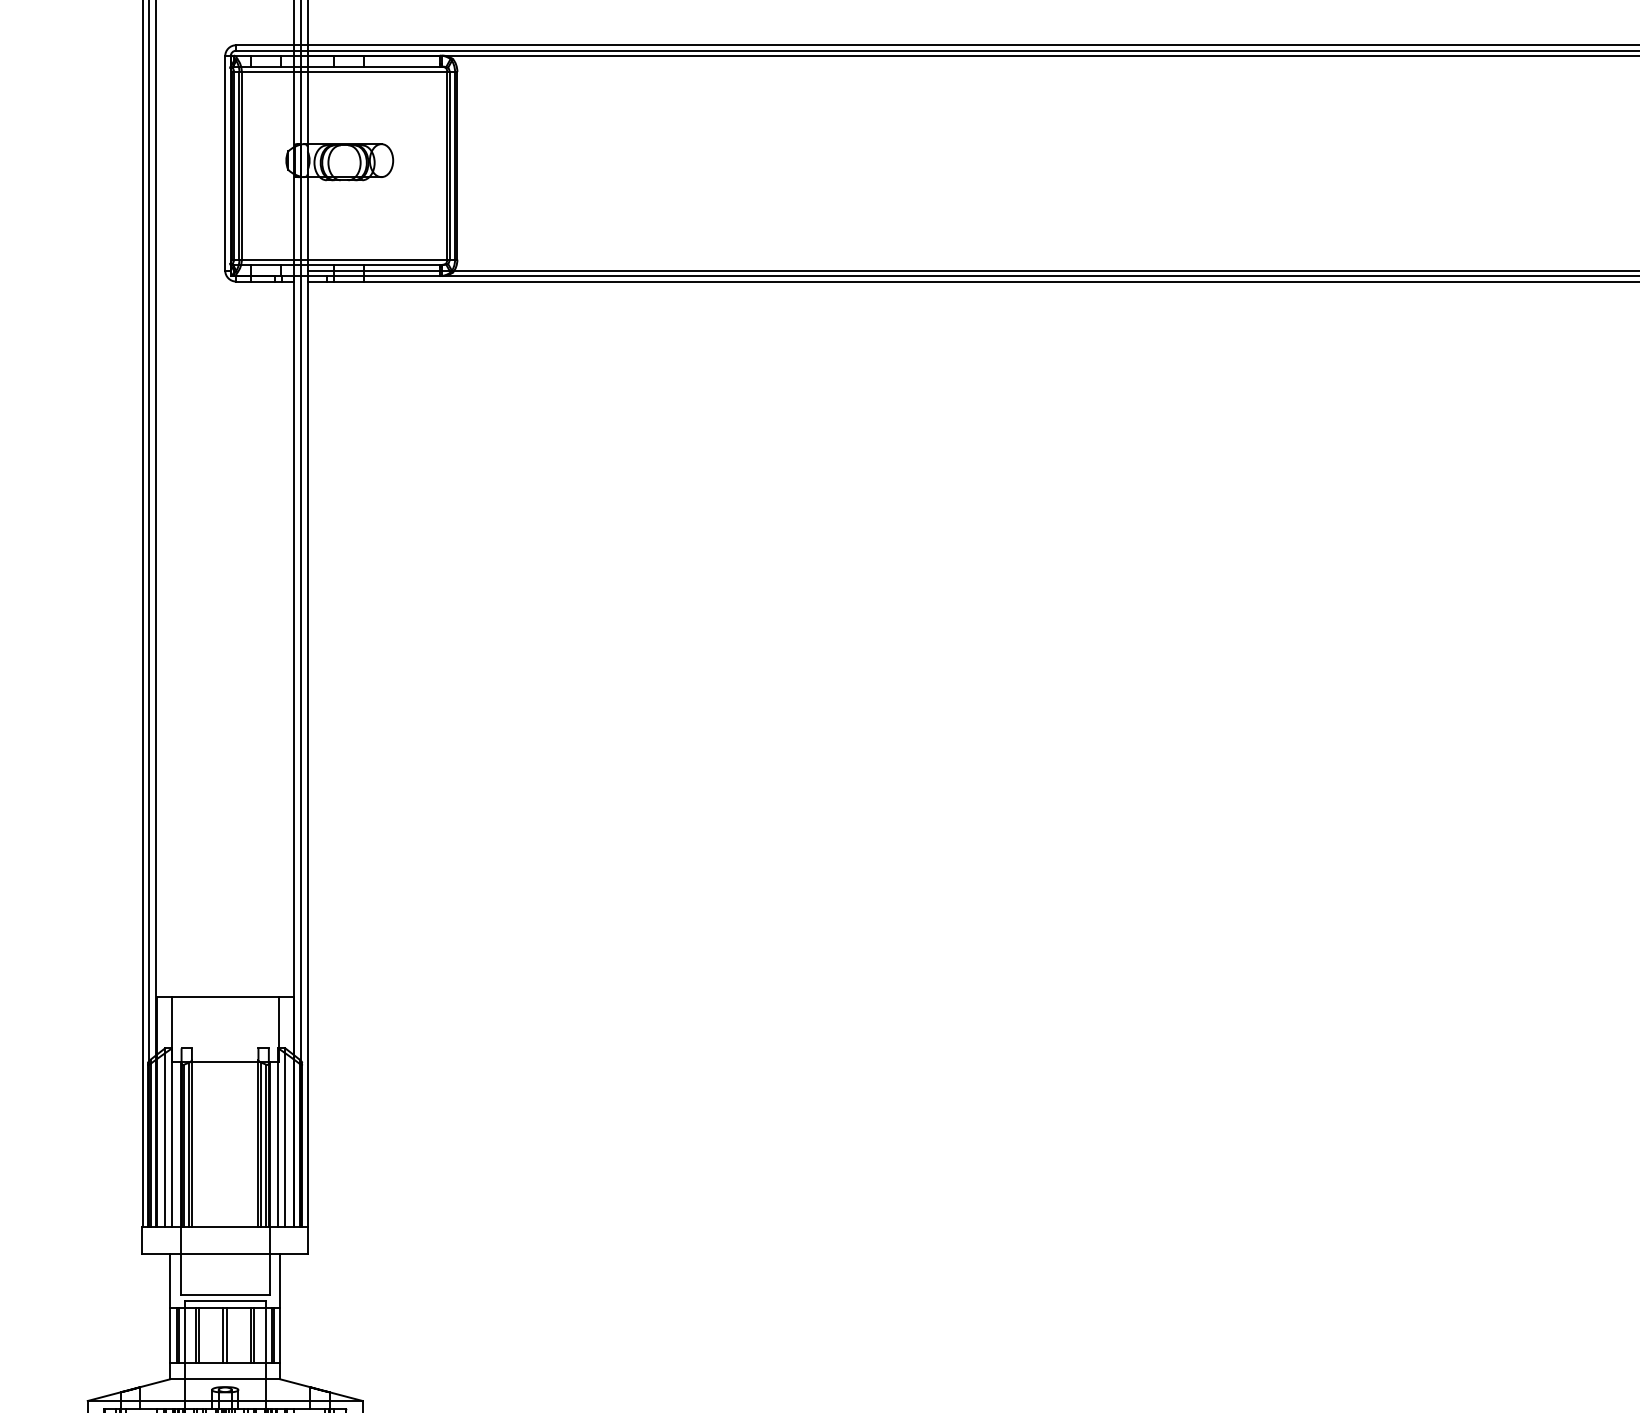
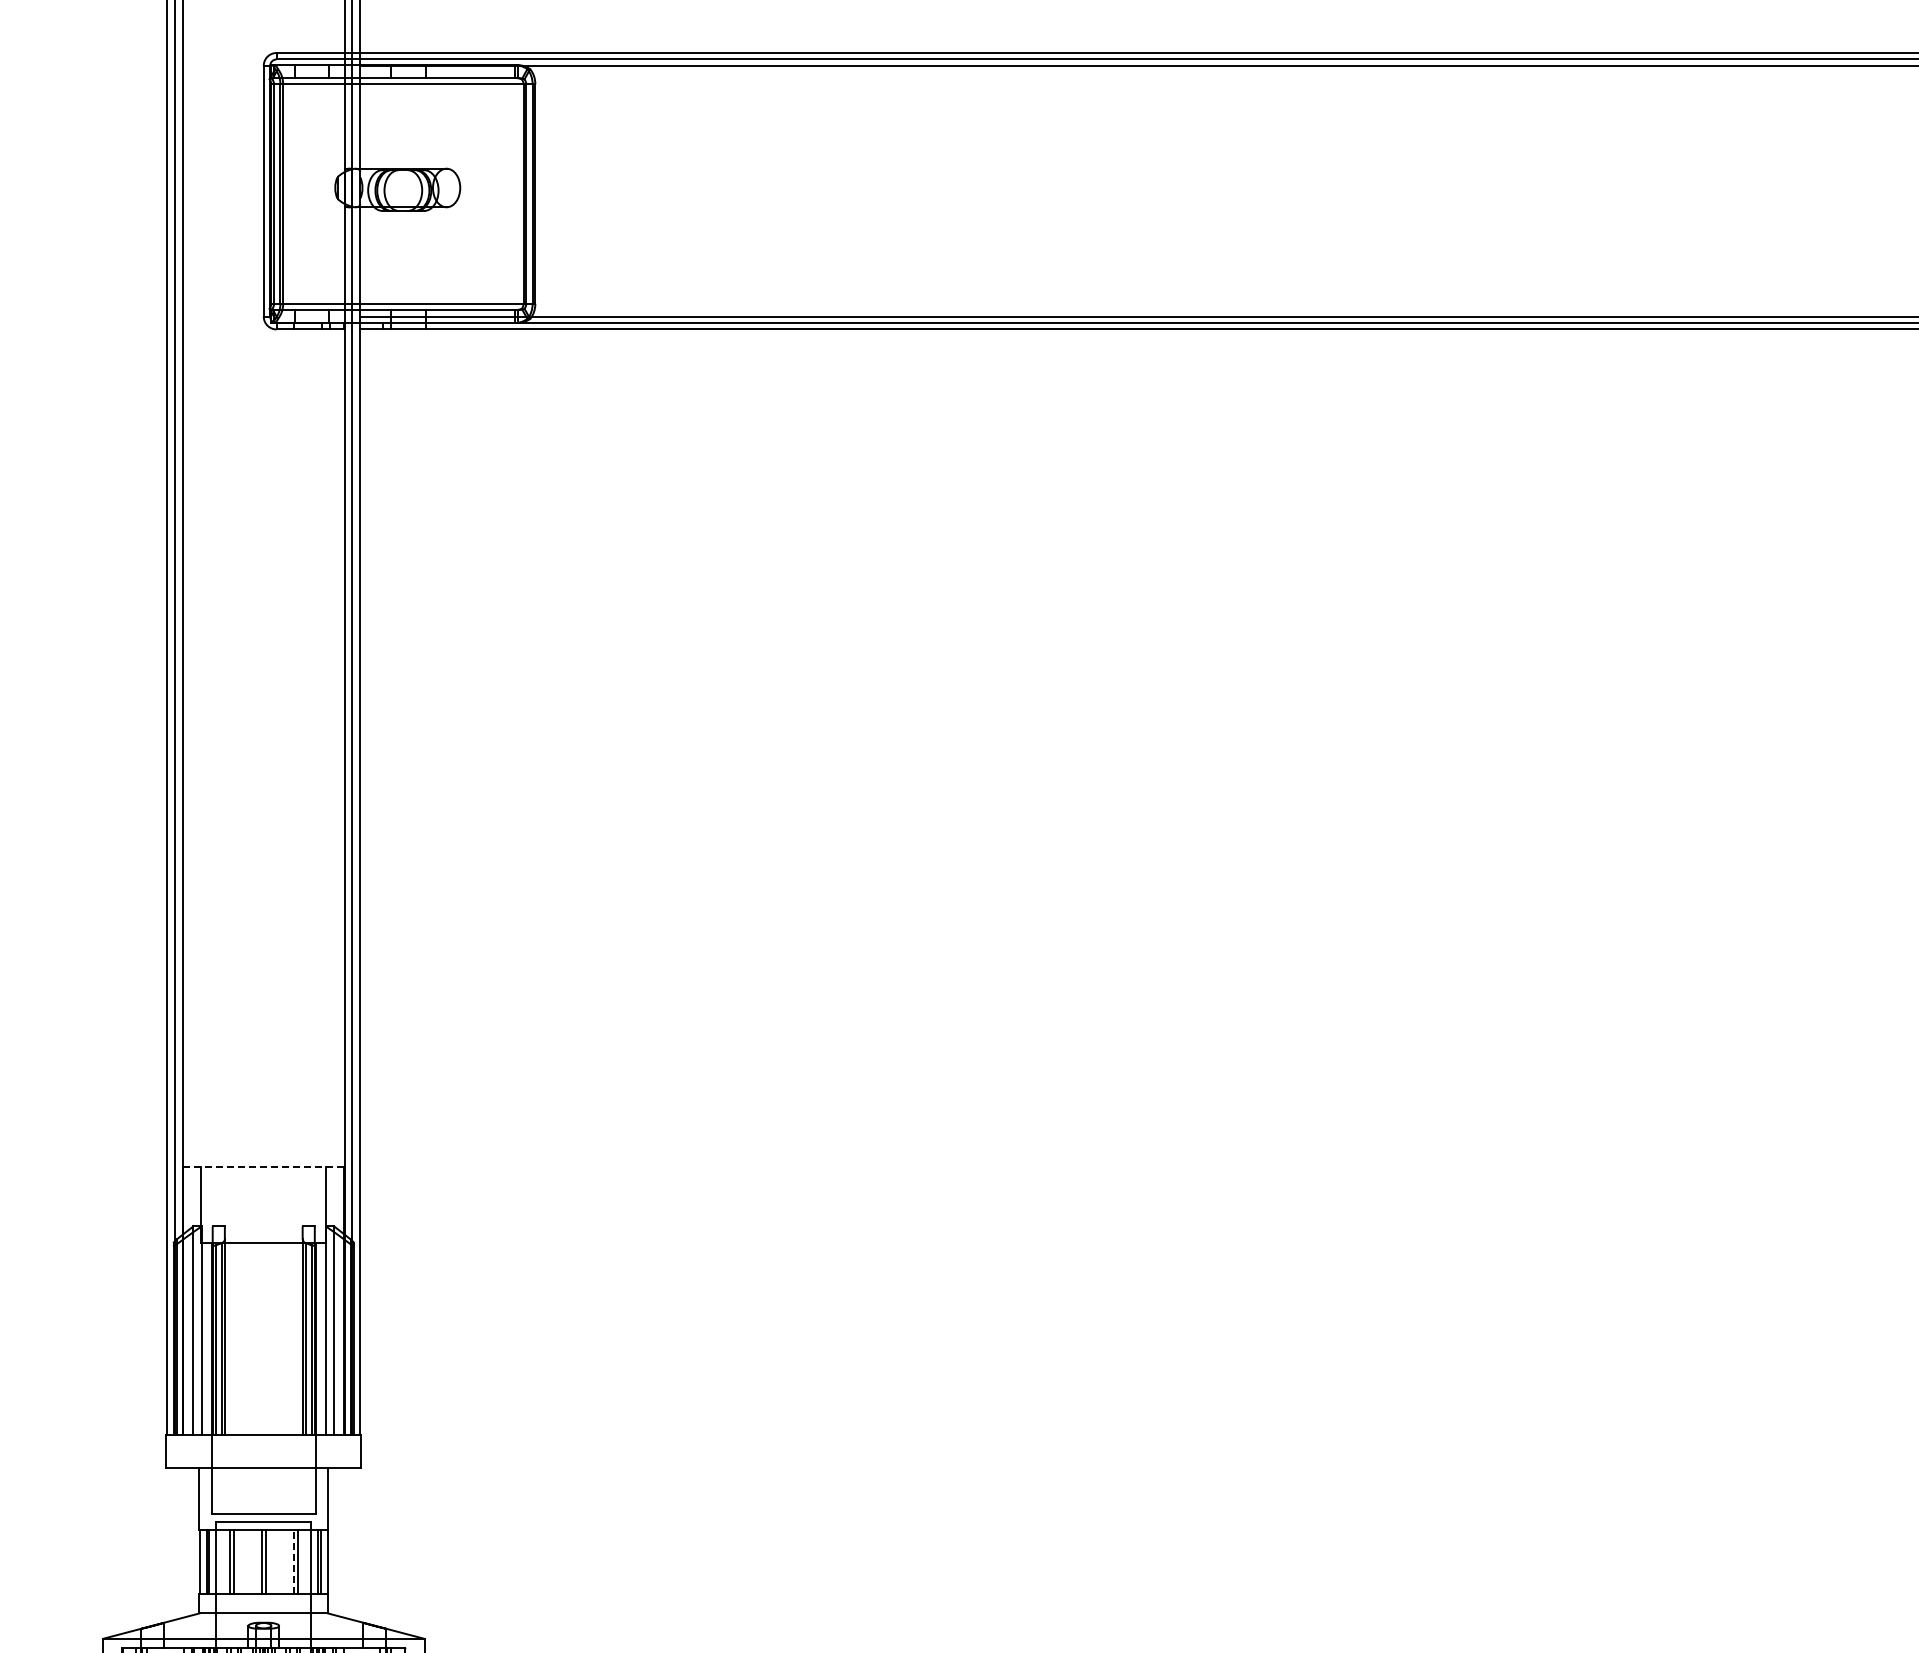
line: (224, 997) -> (263, 1166), solid -> dashed
line: (250, 1334) -> (293, 1561), solid -> dashed

